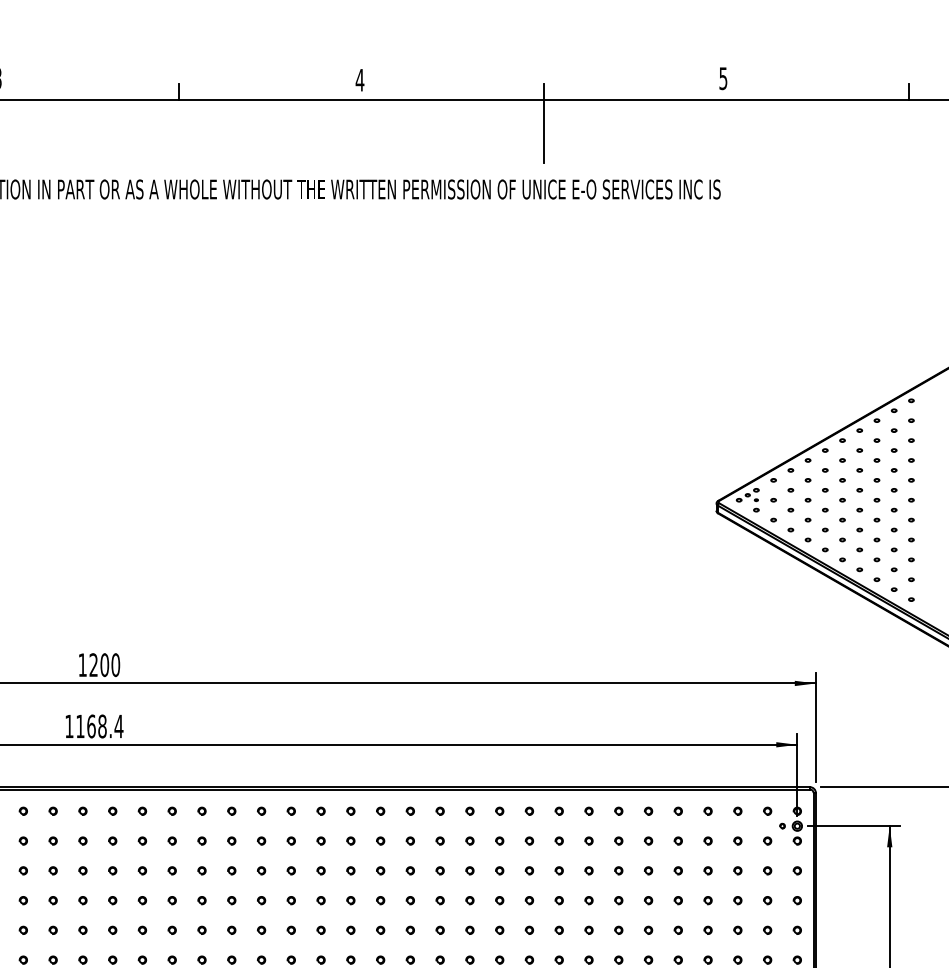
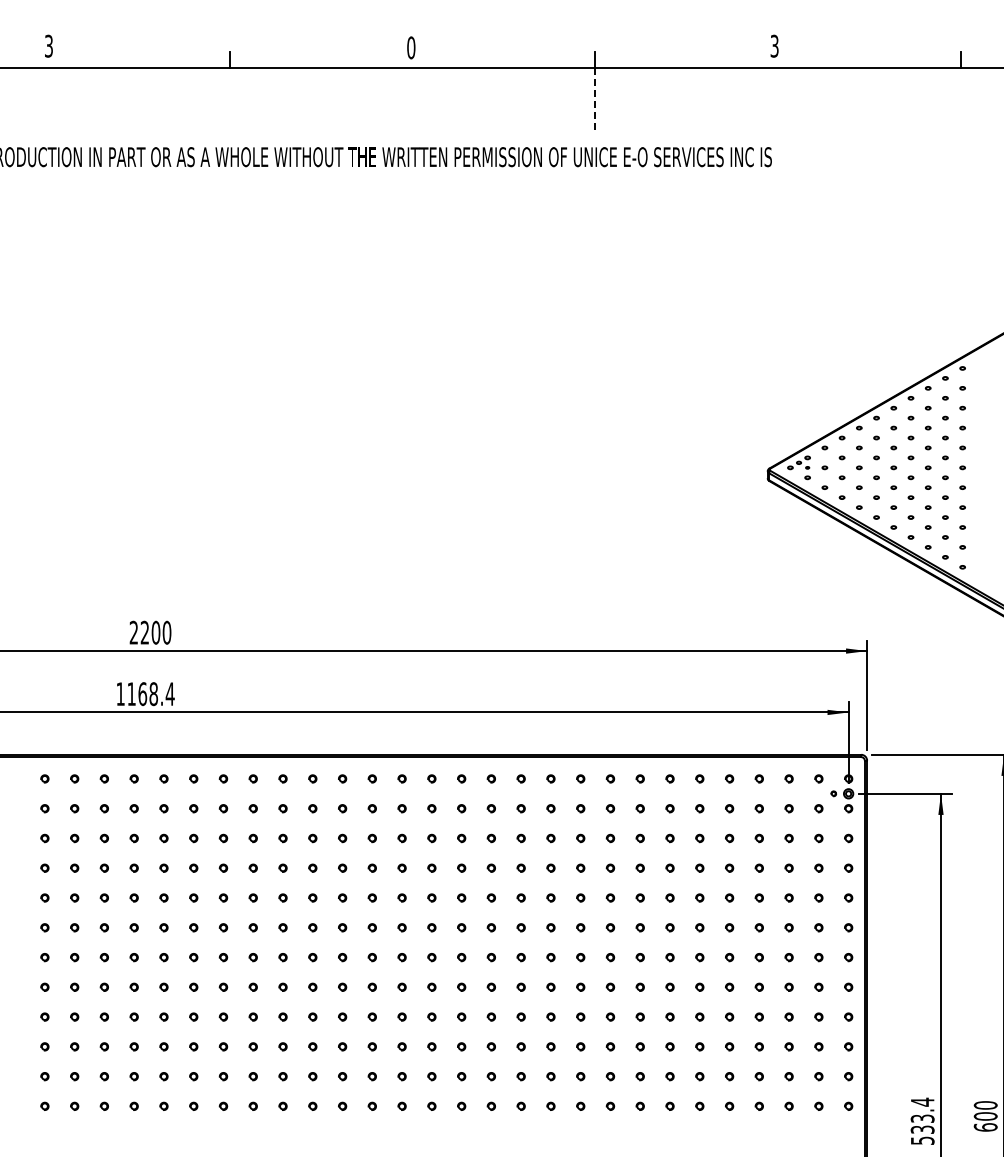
text: (723, 77) -> (774, 45), 5 -> 3
text: (359, 79) -> (410, 47), 4 -> 0
line: (544, 131) -> (595, 99), solid -> dashed
text: (82, 664) -> (133, 632), 1200 -> 2200

